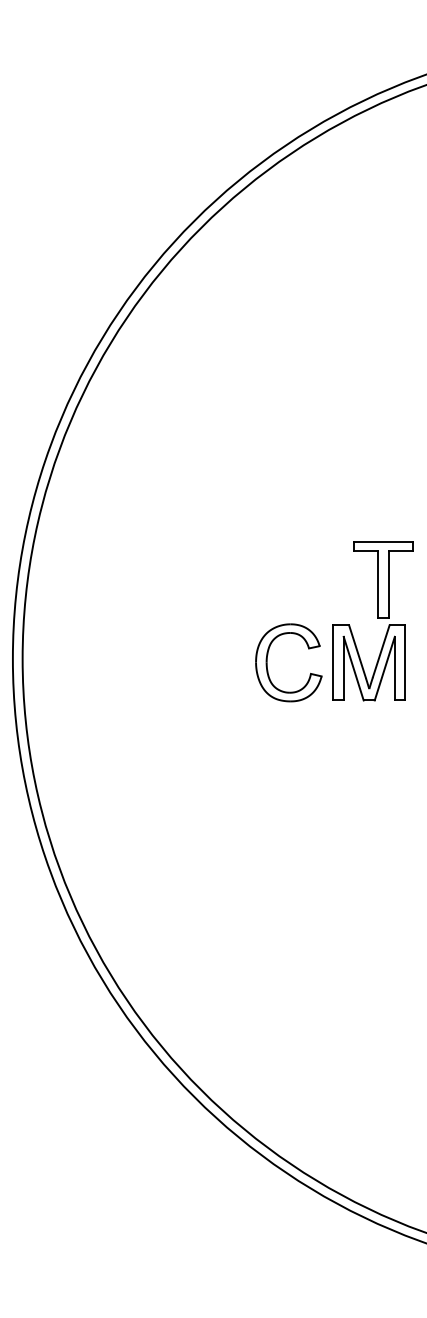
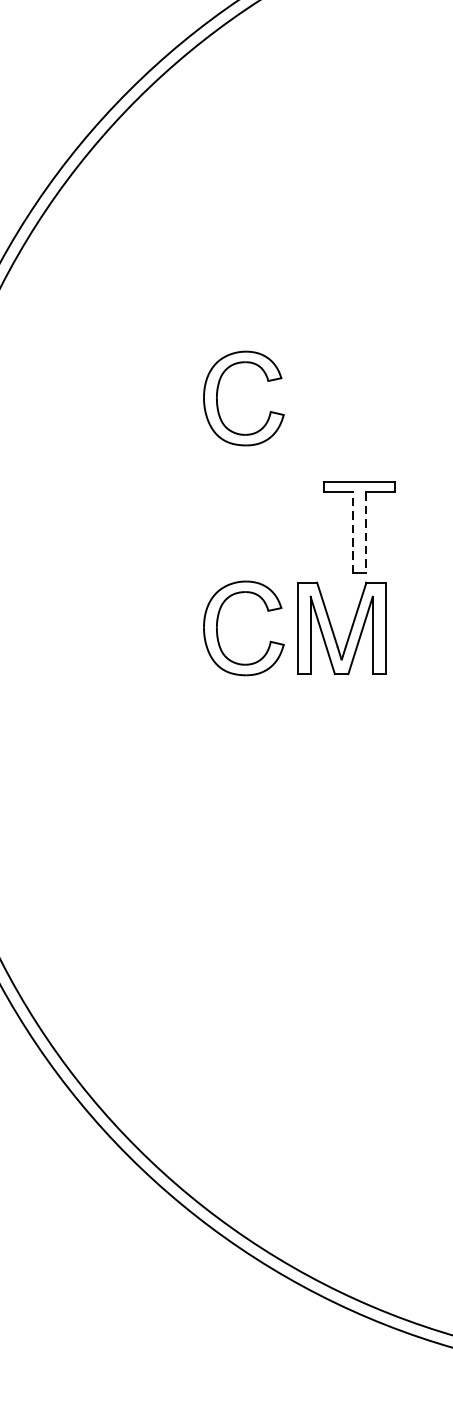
part: (267, 473) -> (217, 398), added
line: (378, 583) -> (352, 531), solid -> dashed
line: (389, 584) -> (366, 533), solid -> dashed

